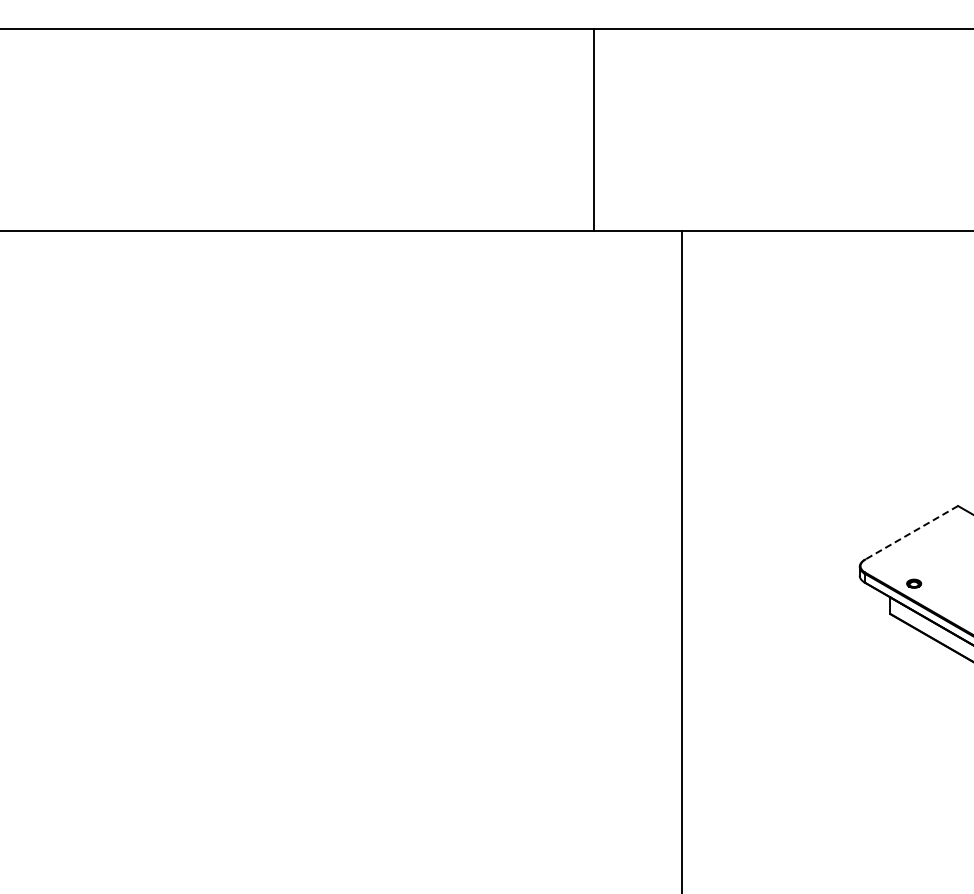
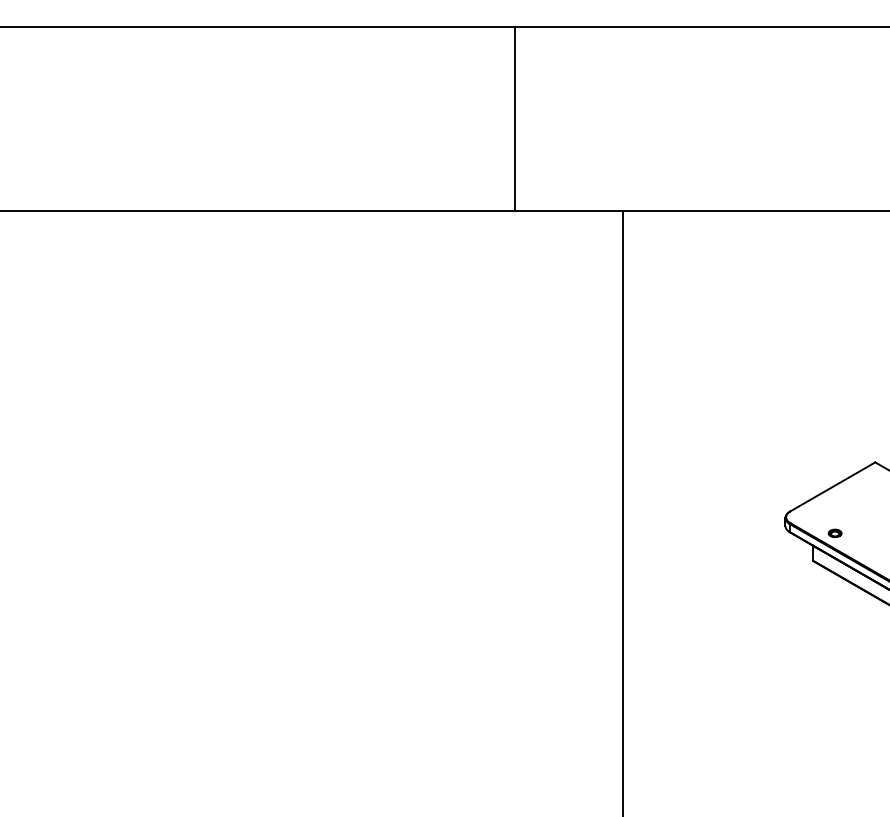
line: (594, 129) -> (515, 118), moved
line: (911, 532) -> (832, 486), dashed -> solid

